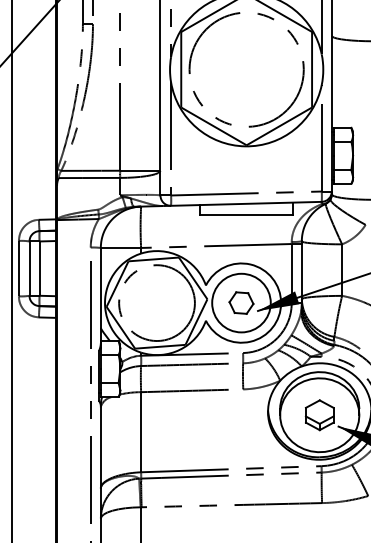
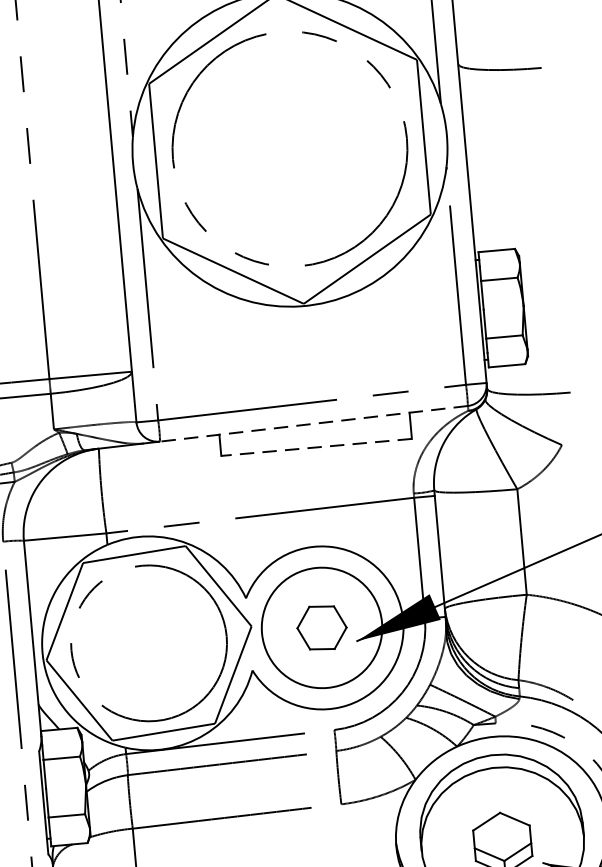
line: (245, 203) -> (312, 423), solid -> dashed
line: (246, 215) -> (316, 447), solid -> dashed

